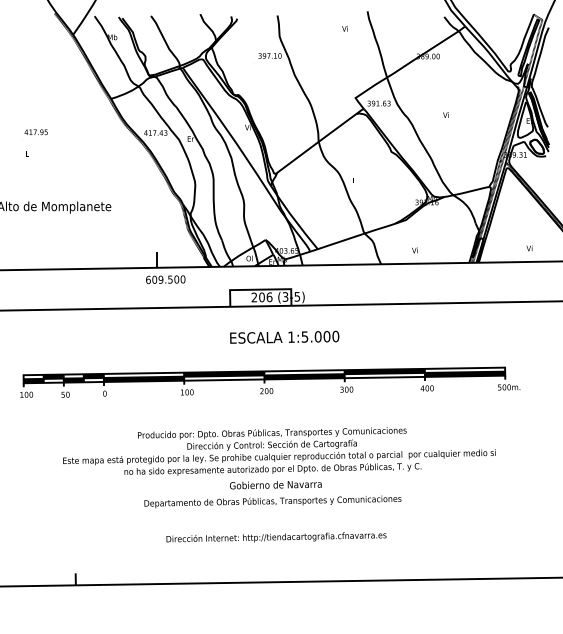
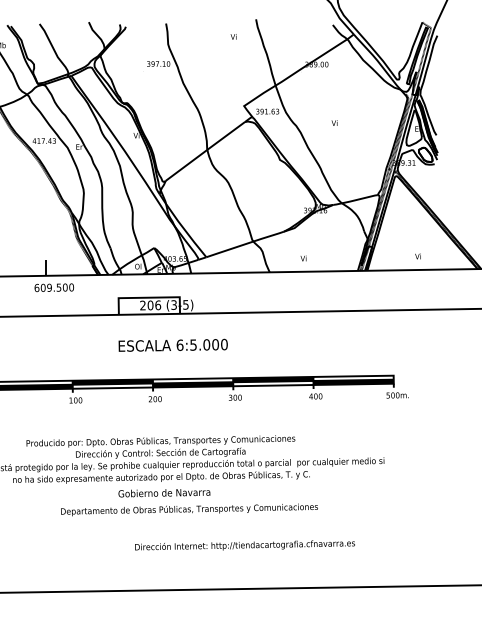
text: (291, 336) -> (180, 344), 1:5.000 -> 6:5.000
text: (272, 501) -> (189, 509), moved
text: (276, 537) -> (245, 545), moved

